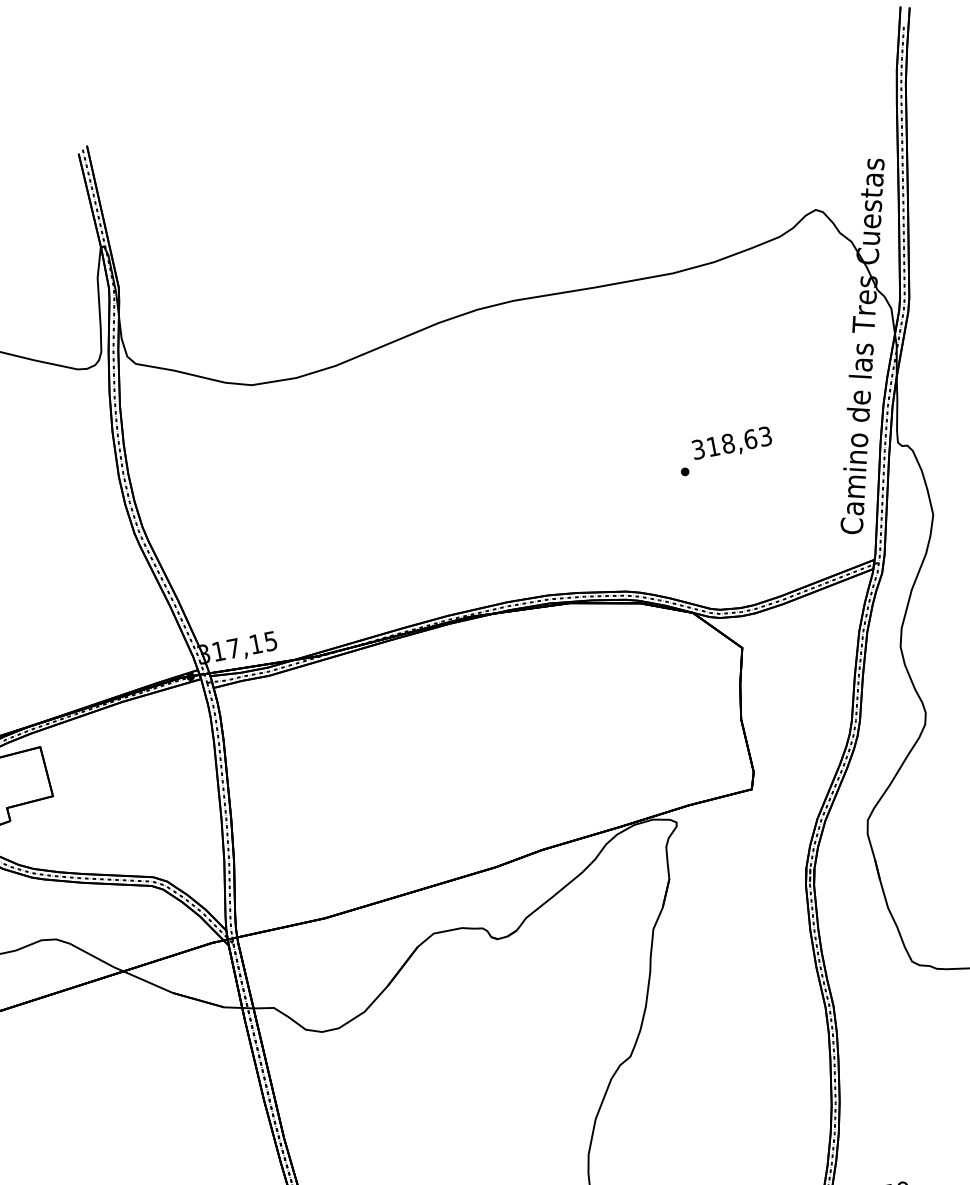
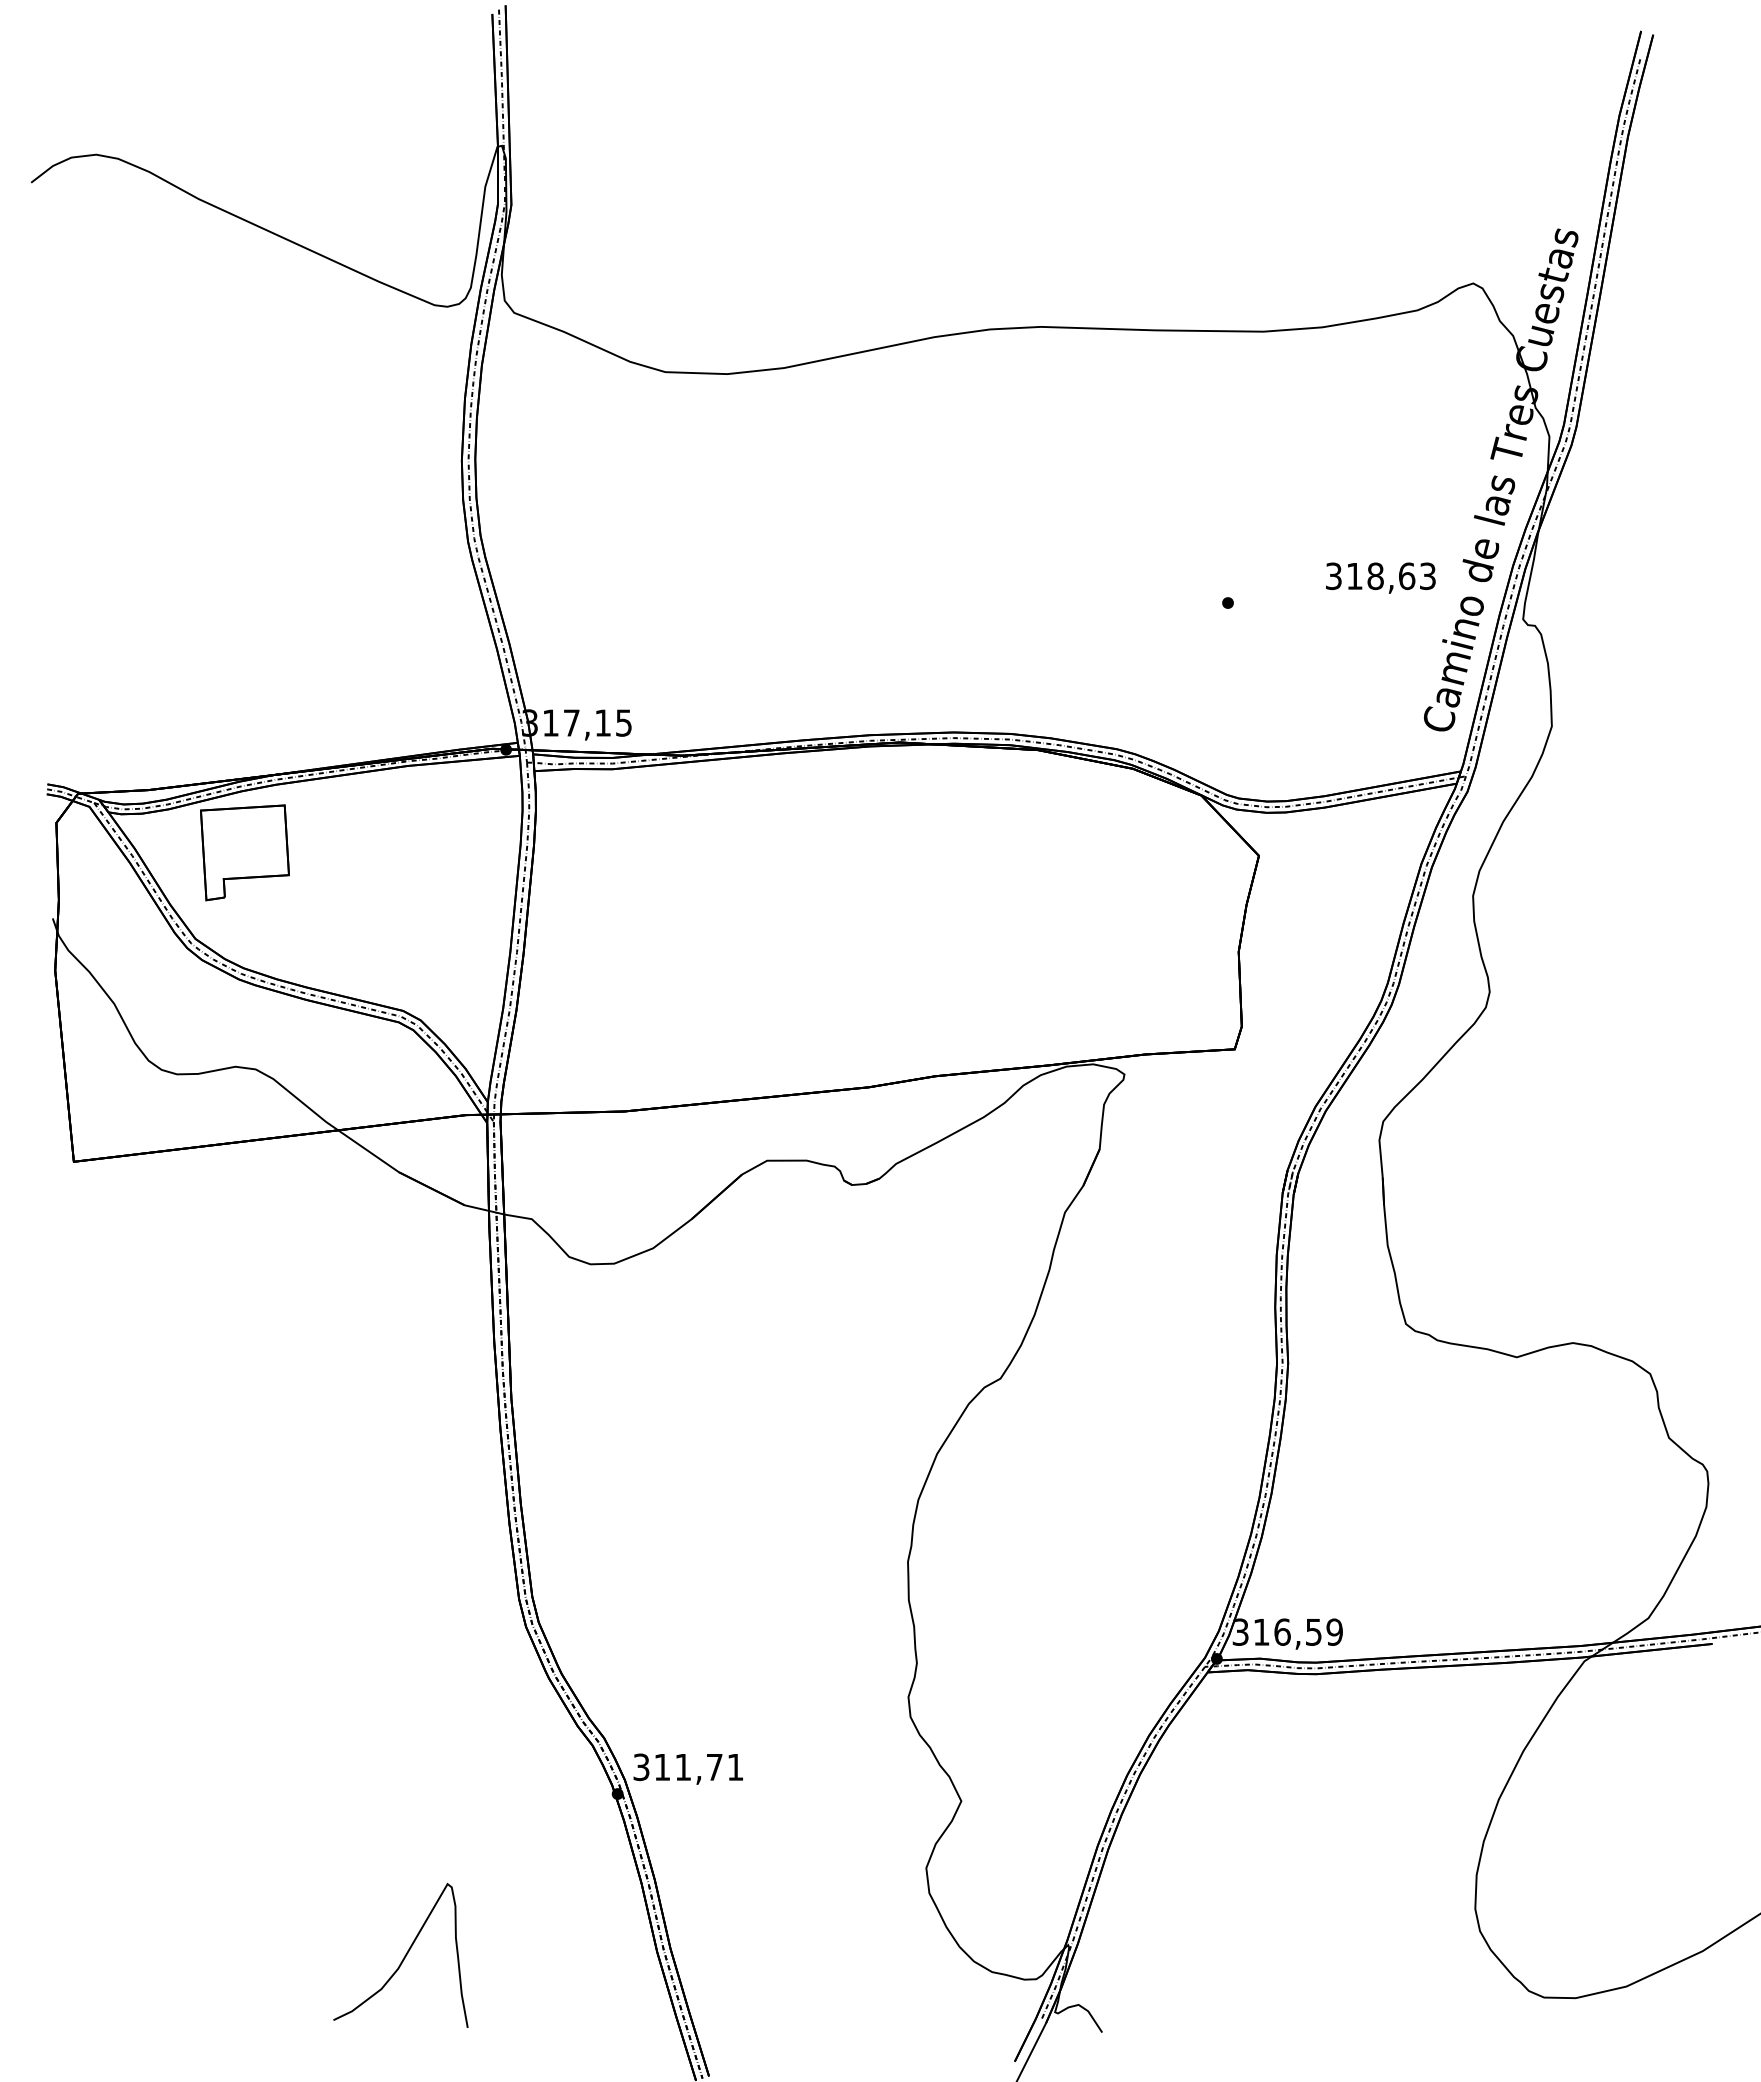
text: (731, 443) -> (1380, 577), moved

